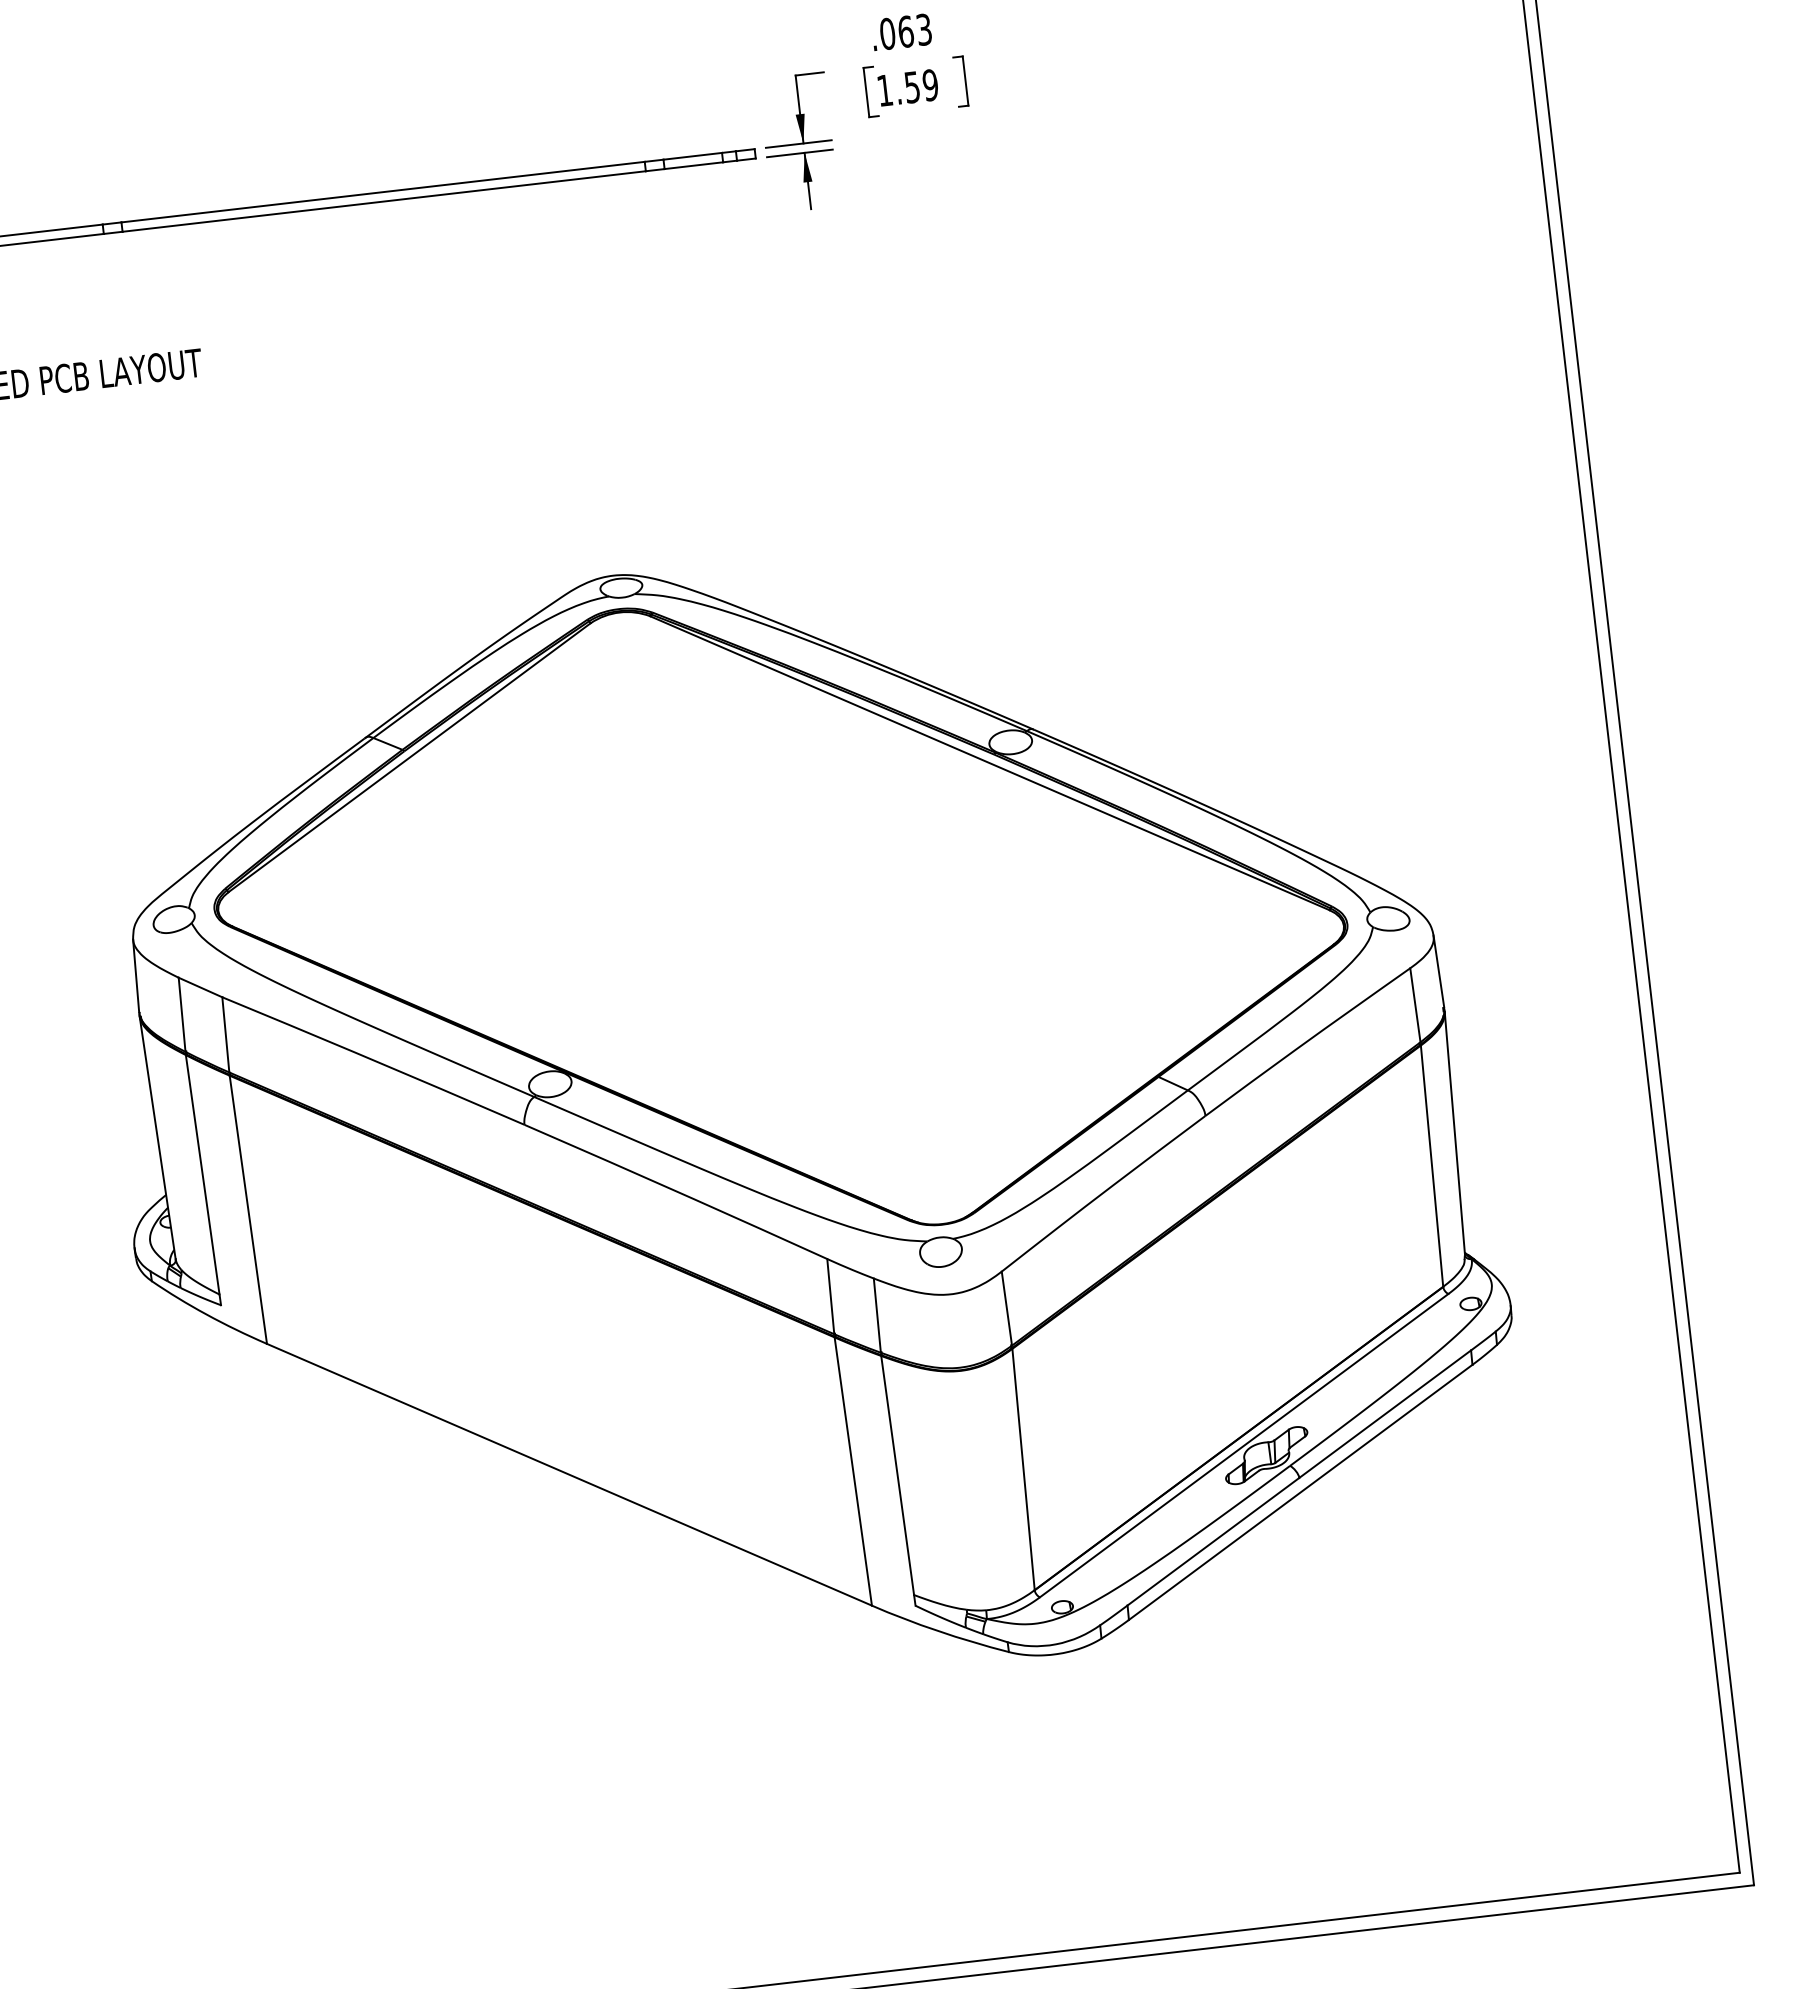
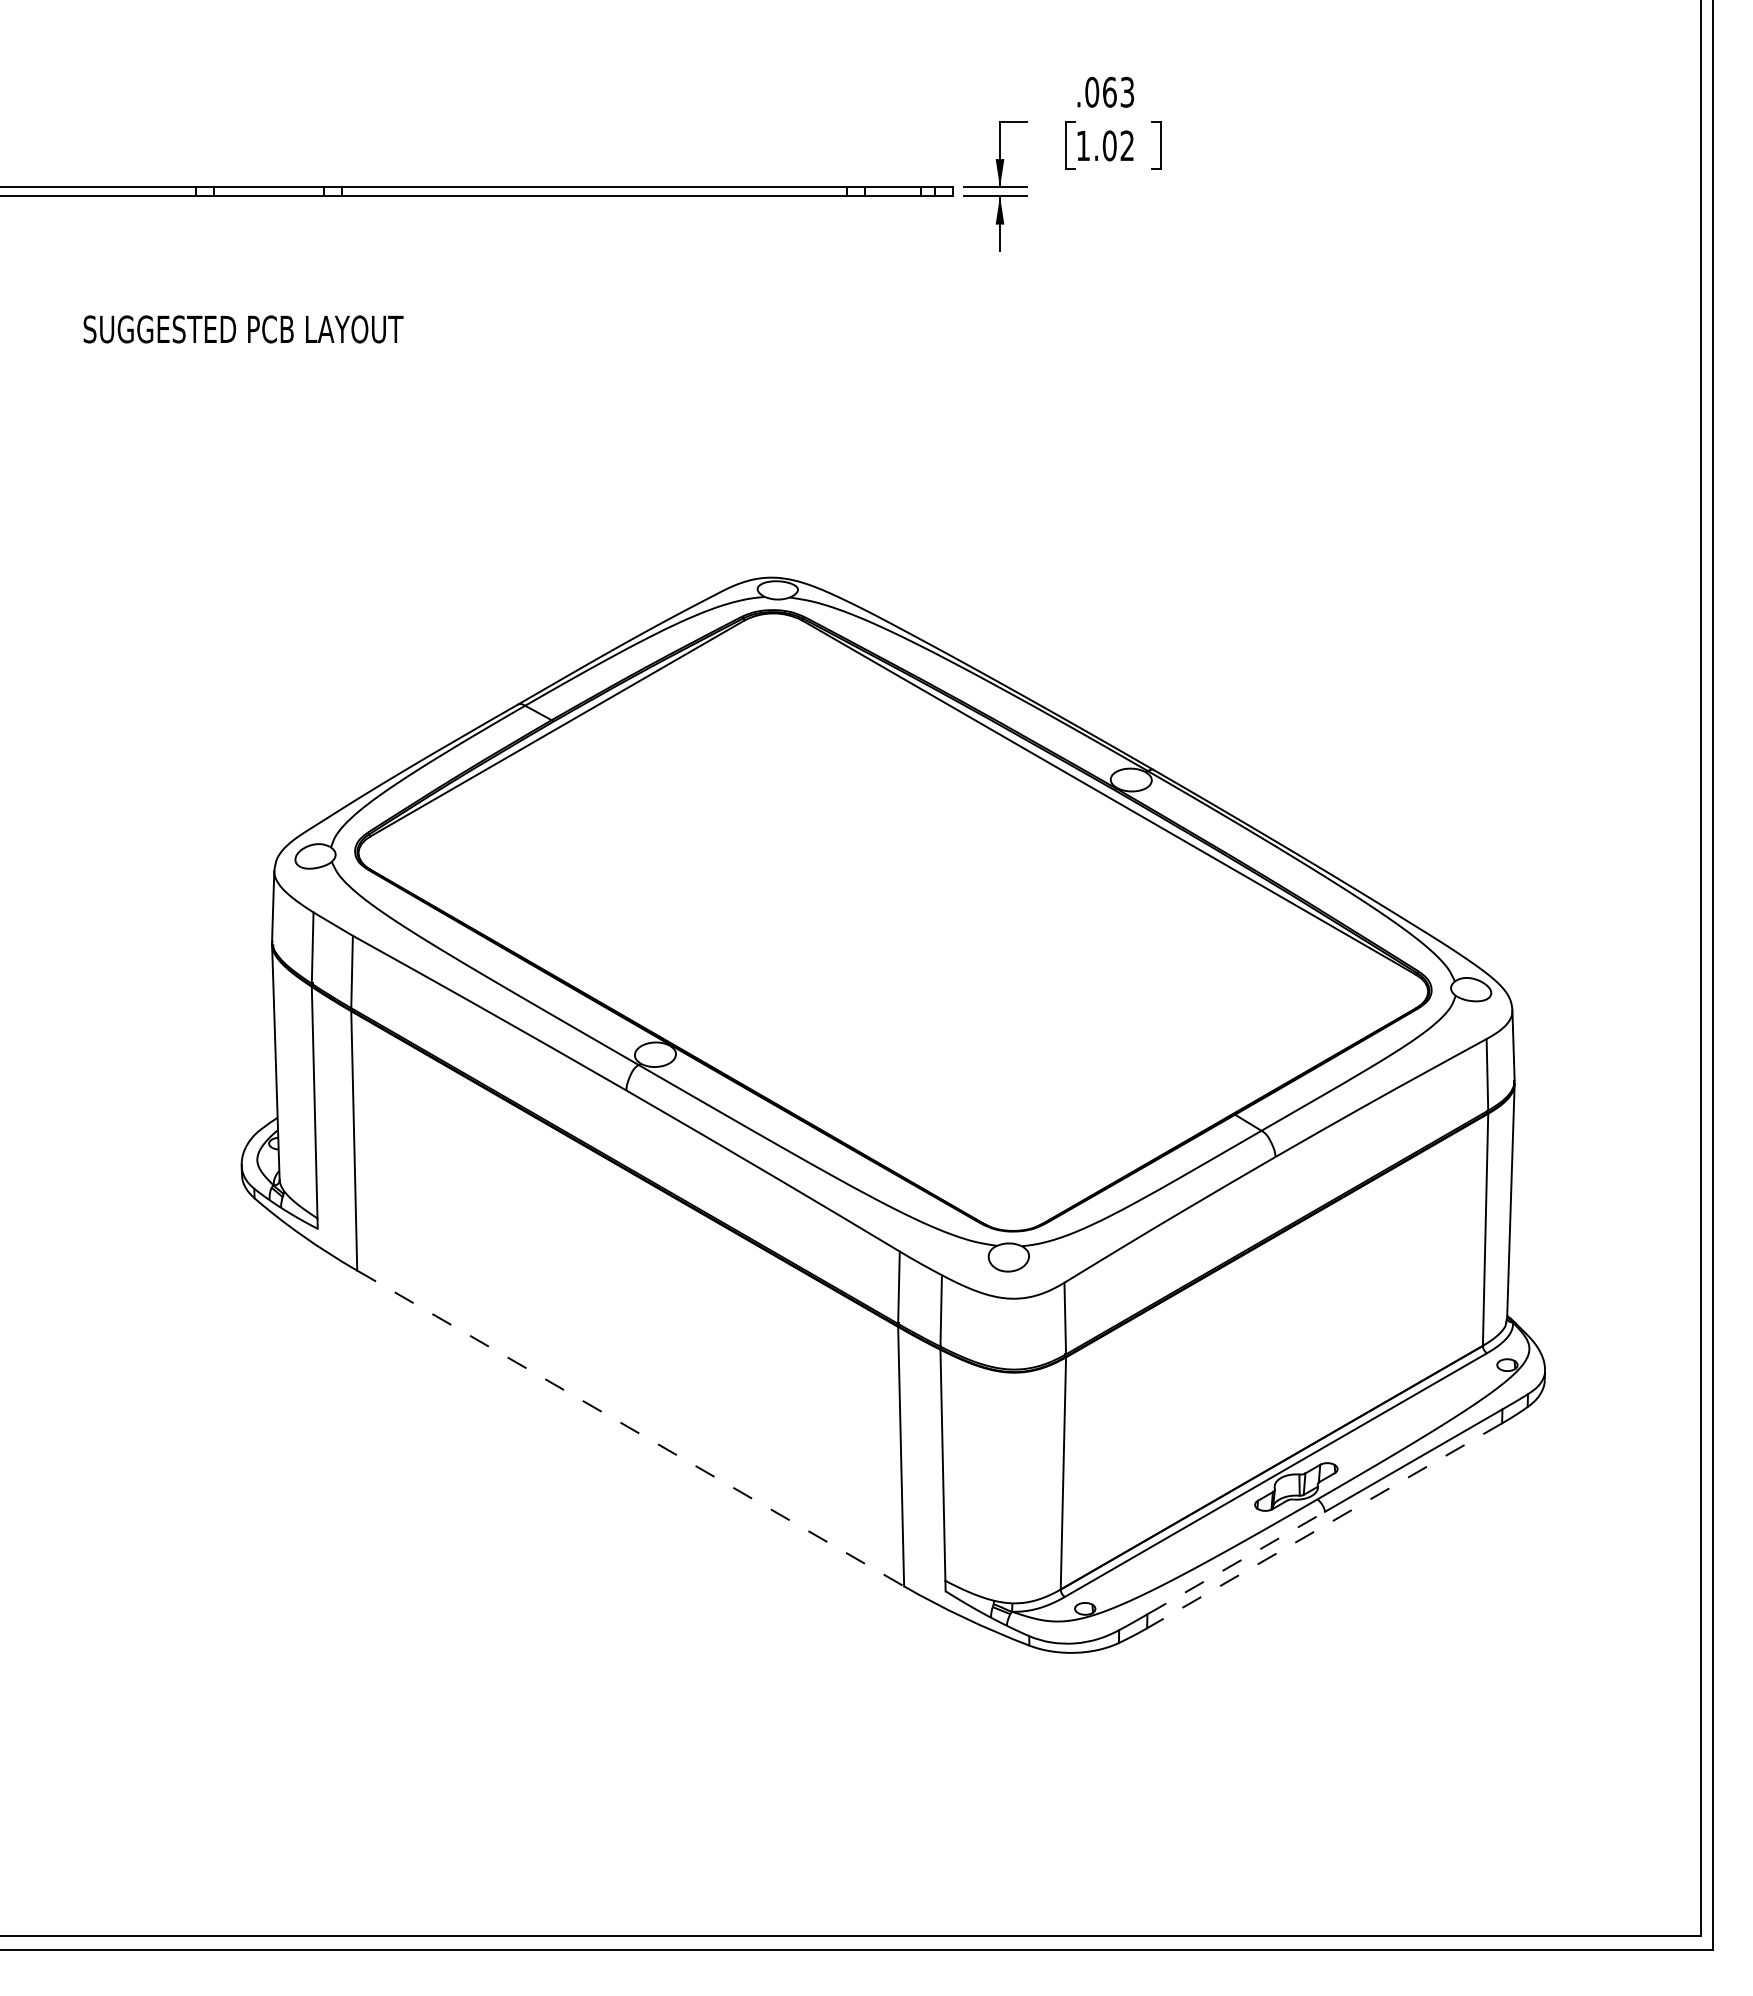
text: (921, 85) -> (1118, 145), 1.59 -> 1.02
line: (569, 1474) -> (630, 1428), solid -> dashed
line: (1300, 1492) -> (1324, 1525), solid -> dashed
line: (1213, 1541) -> (1236, 1562), solid -> dashed

